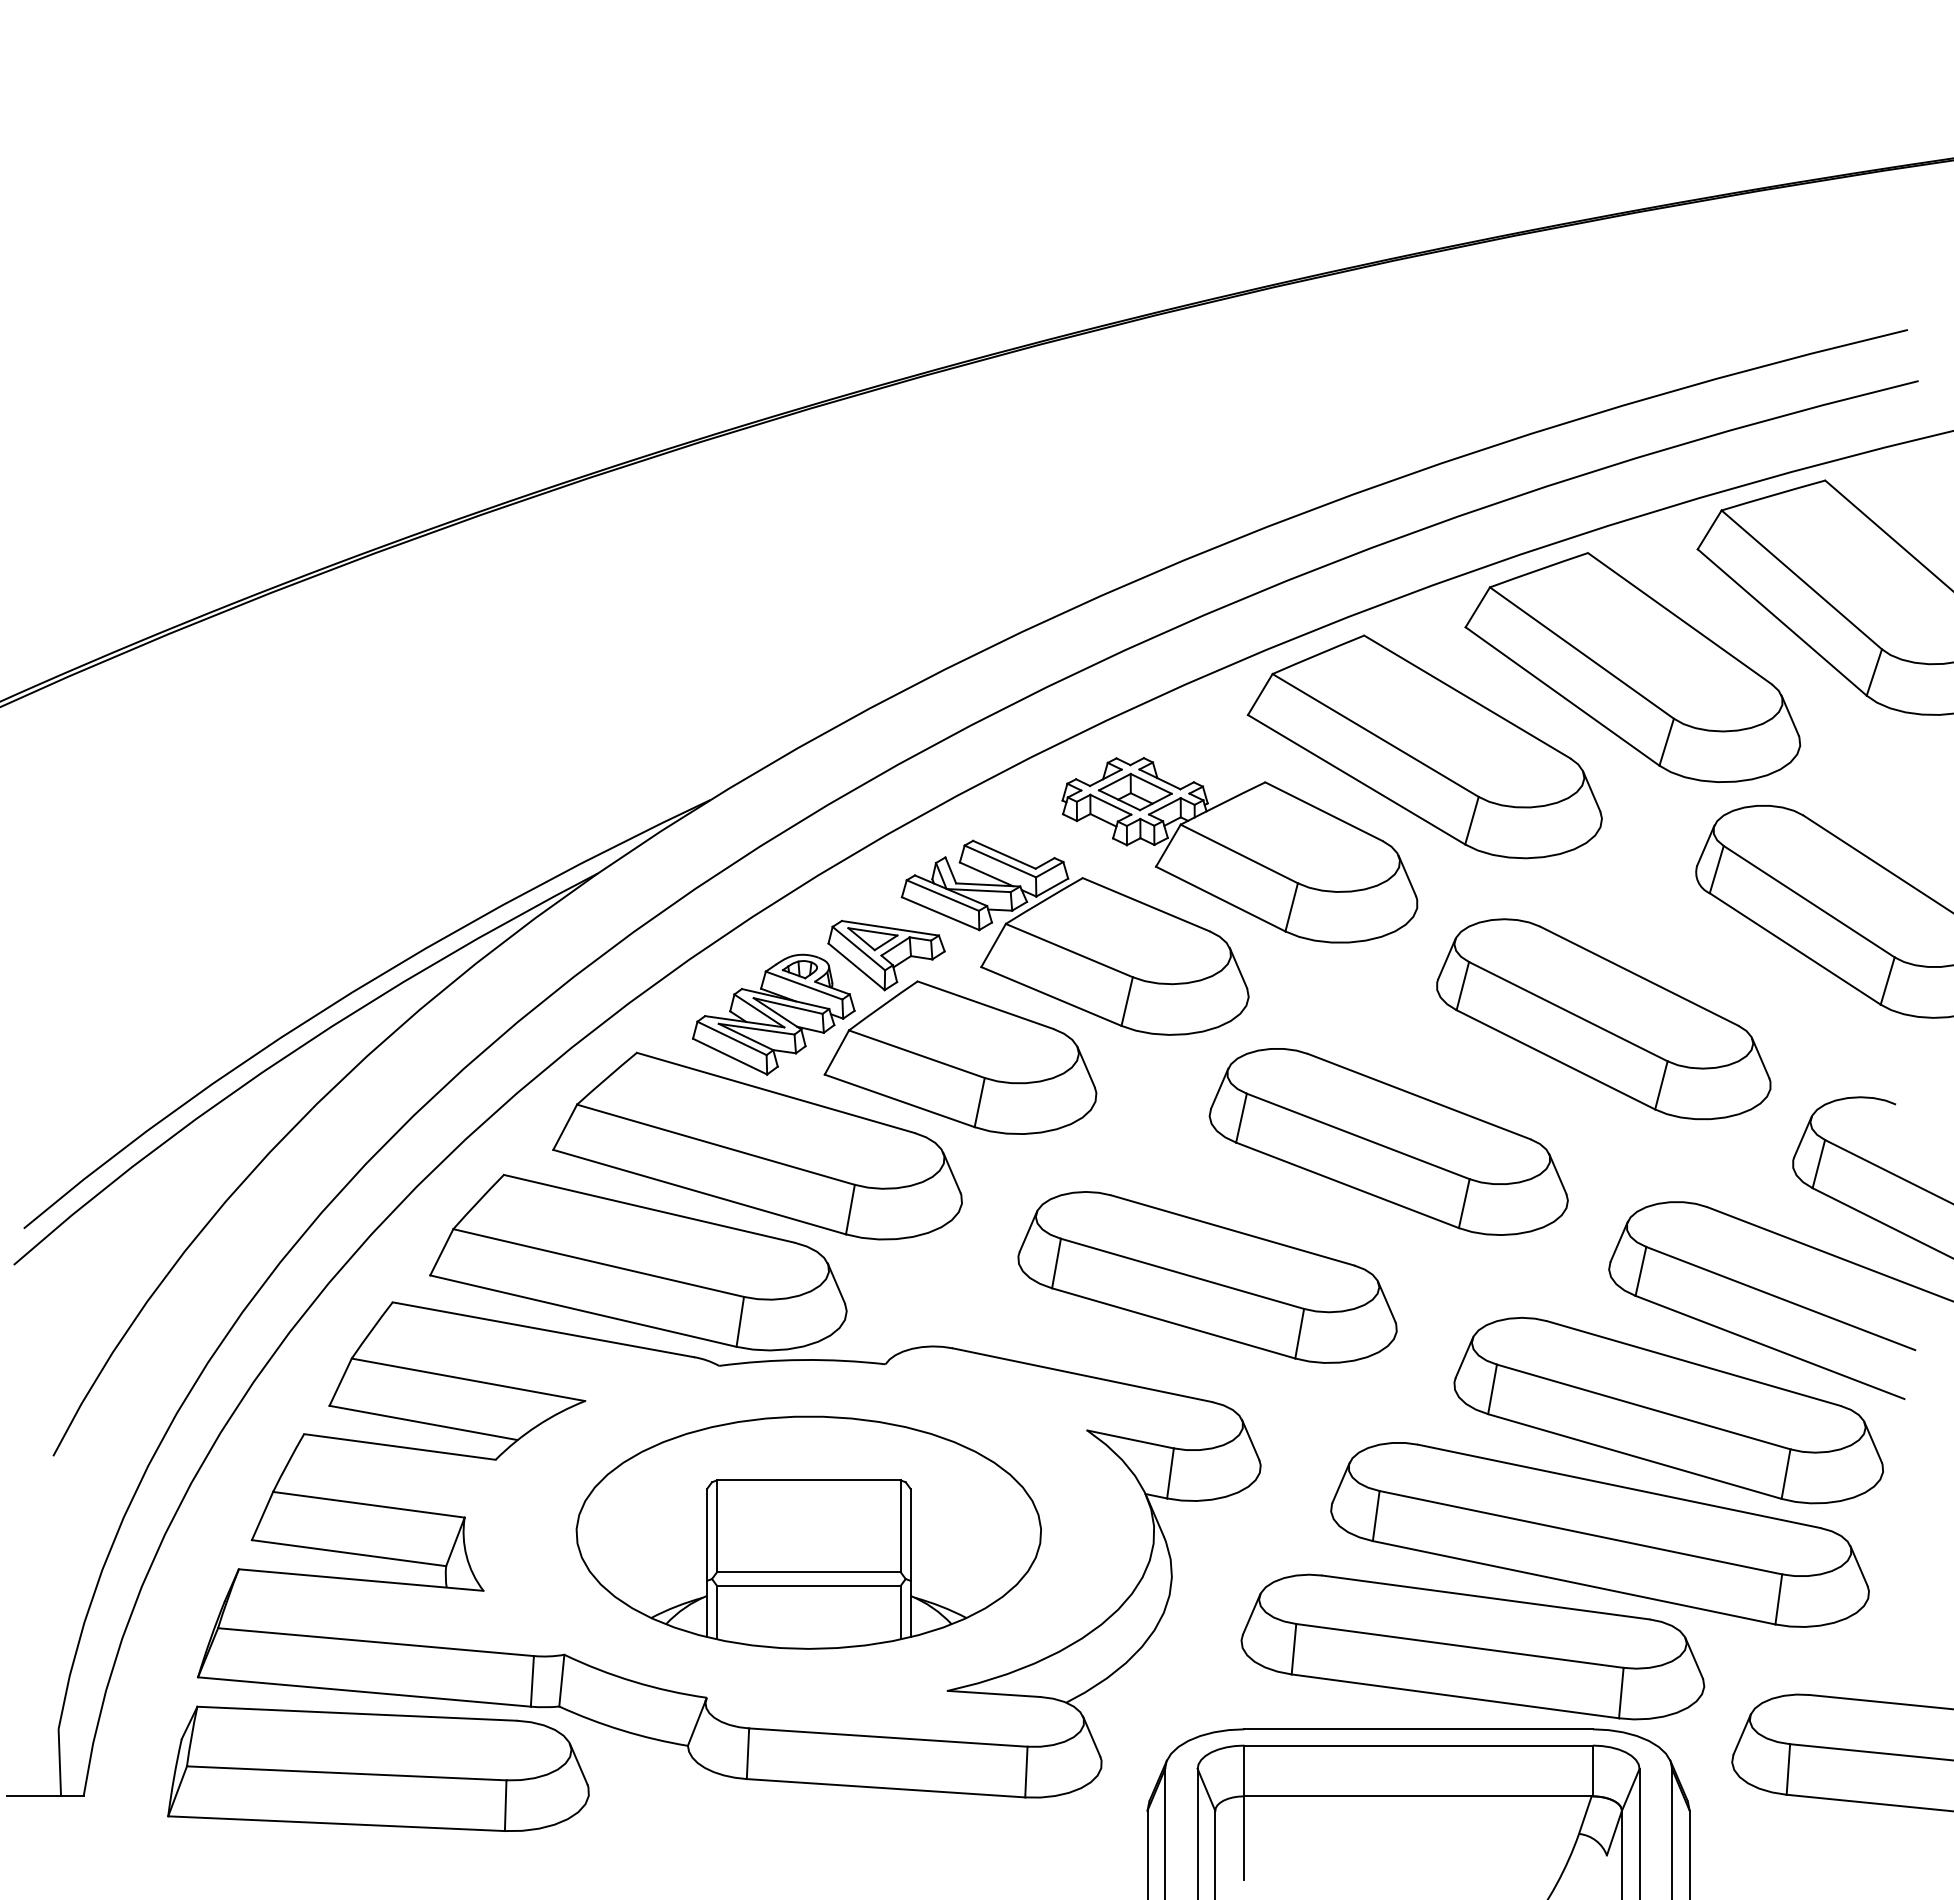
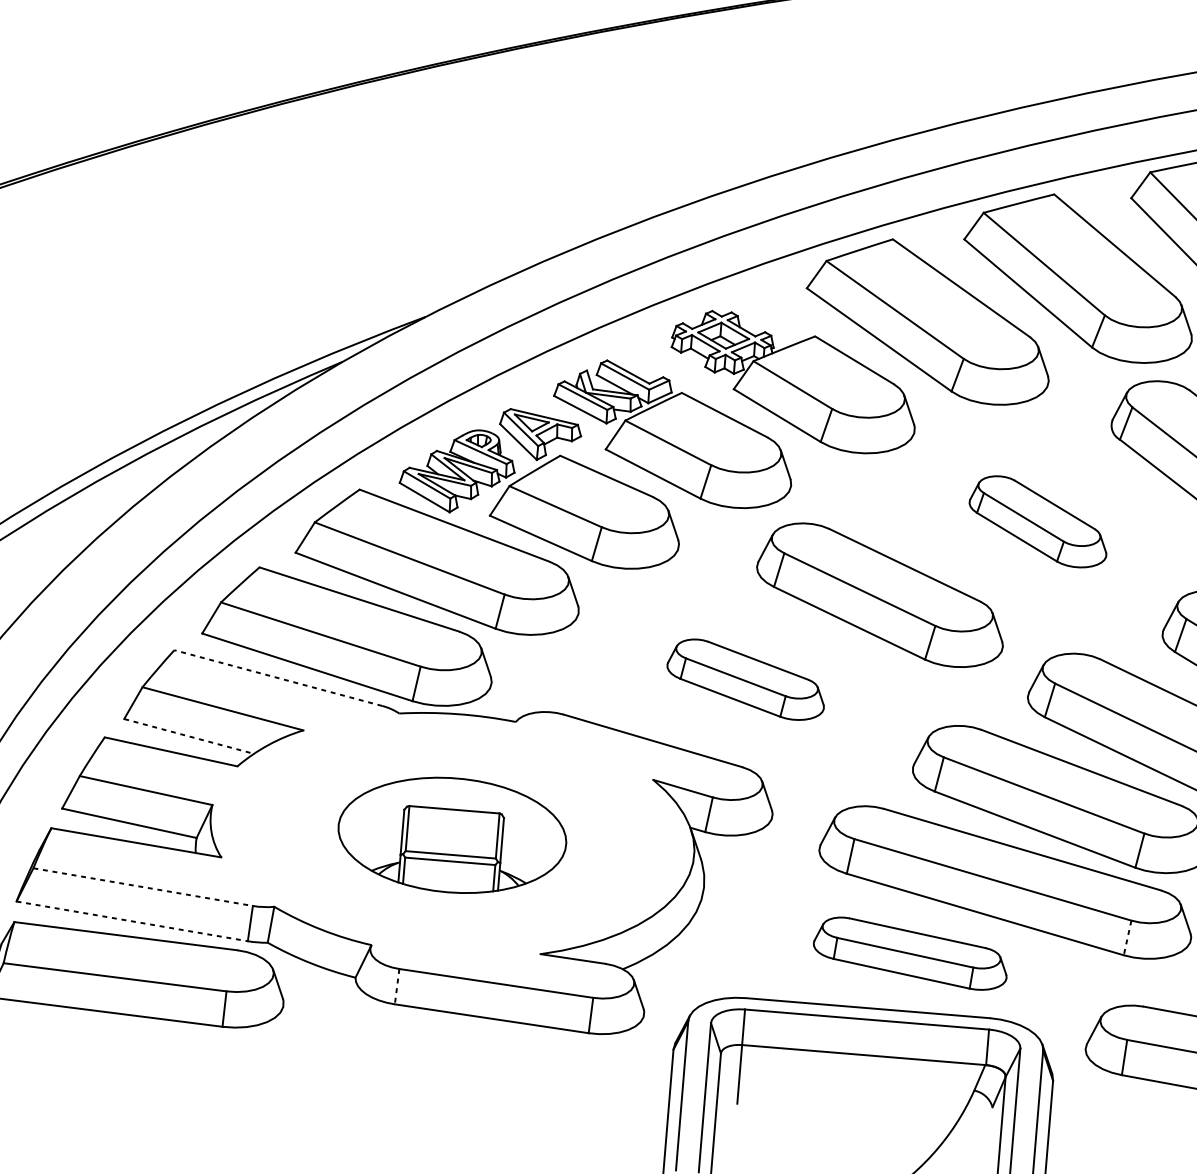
part: (1603, 1019) -> (1038, 521), size x0.6
part: (1207, 1277) -> (746, 679), size x0.6
line: (542, 1329) -> (277, 677), solid -> dashed
line: (423, 1423) -> (188, 736), solid -> dashed
part: (808, 1532) -> (452, 835), size x0.7
line: (1778, 1599) -> (1127, 937), solid -> dashed
line: (376, 1642) -> (143, 887), solid -> dashed
part: (1472, 1646) -> (910, 953), size x0.6
line: (364, 1692) -> (132, 921), solid -> dashed
line: (747, 1754) -> (396, 987), solid -> dashed

